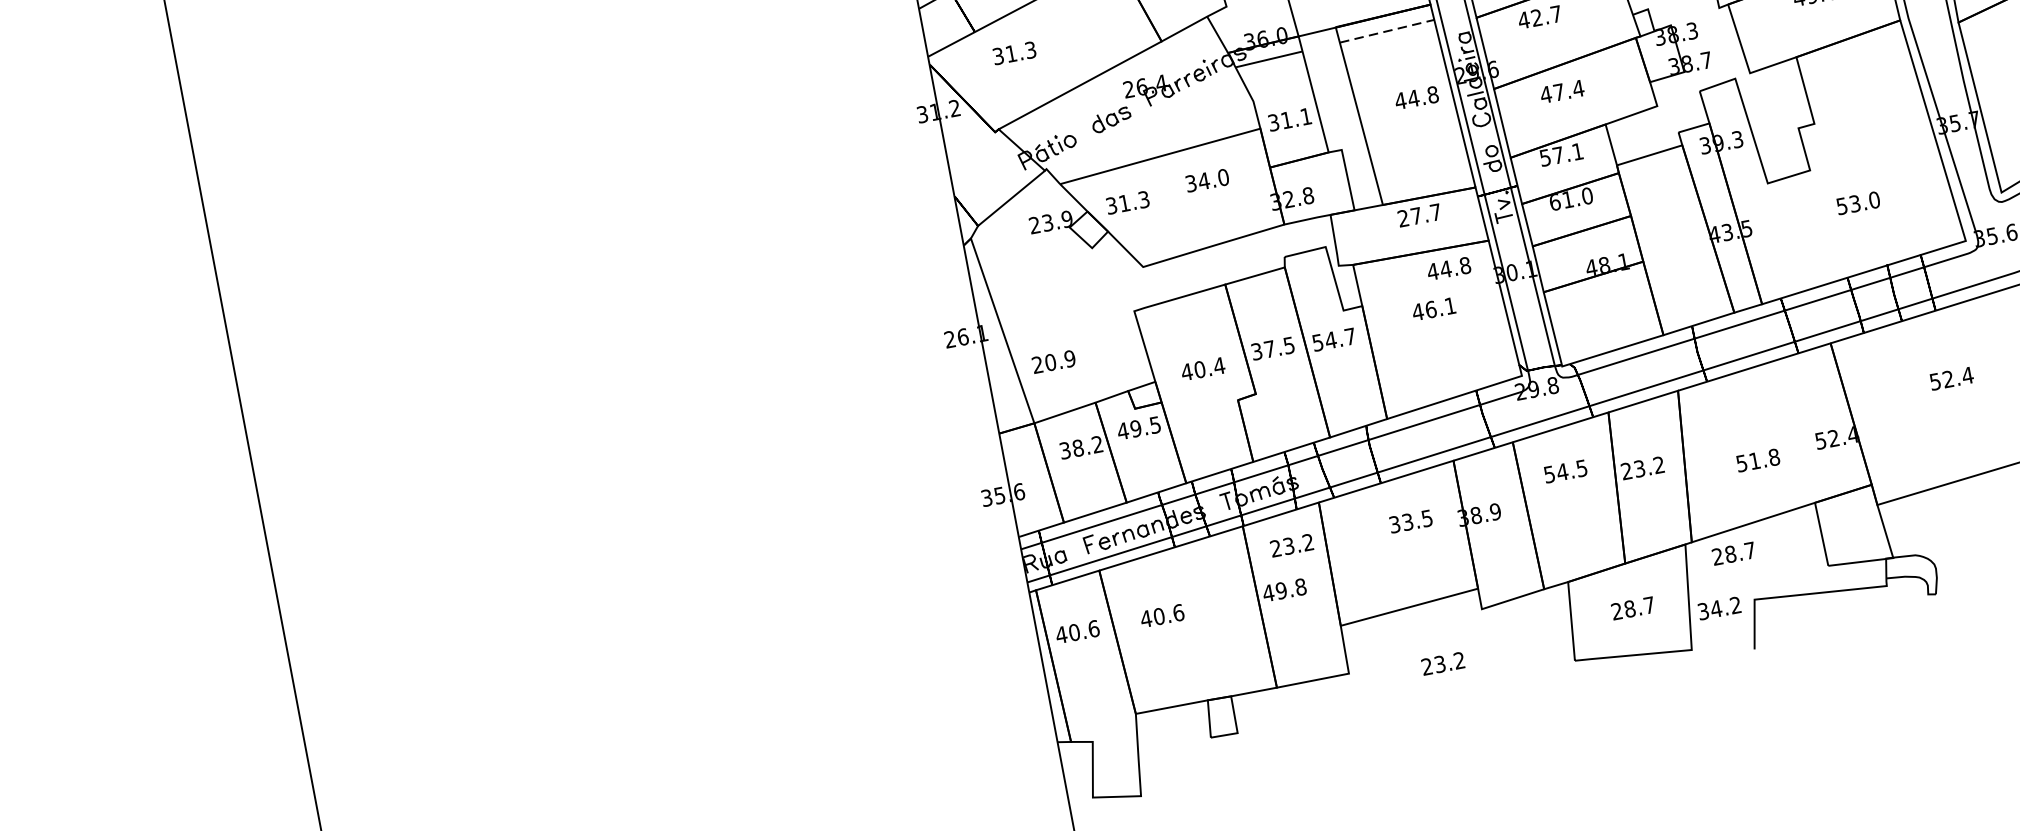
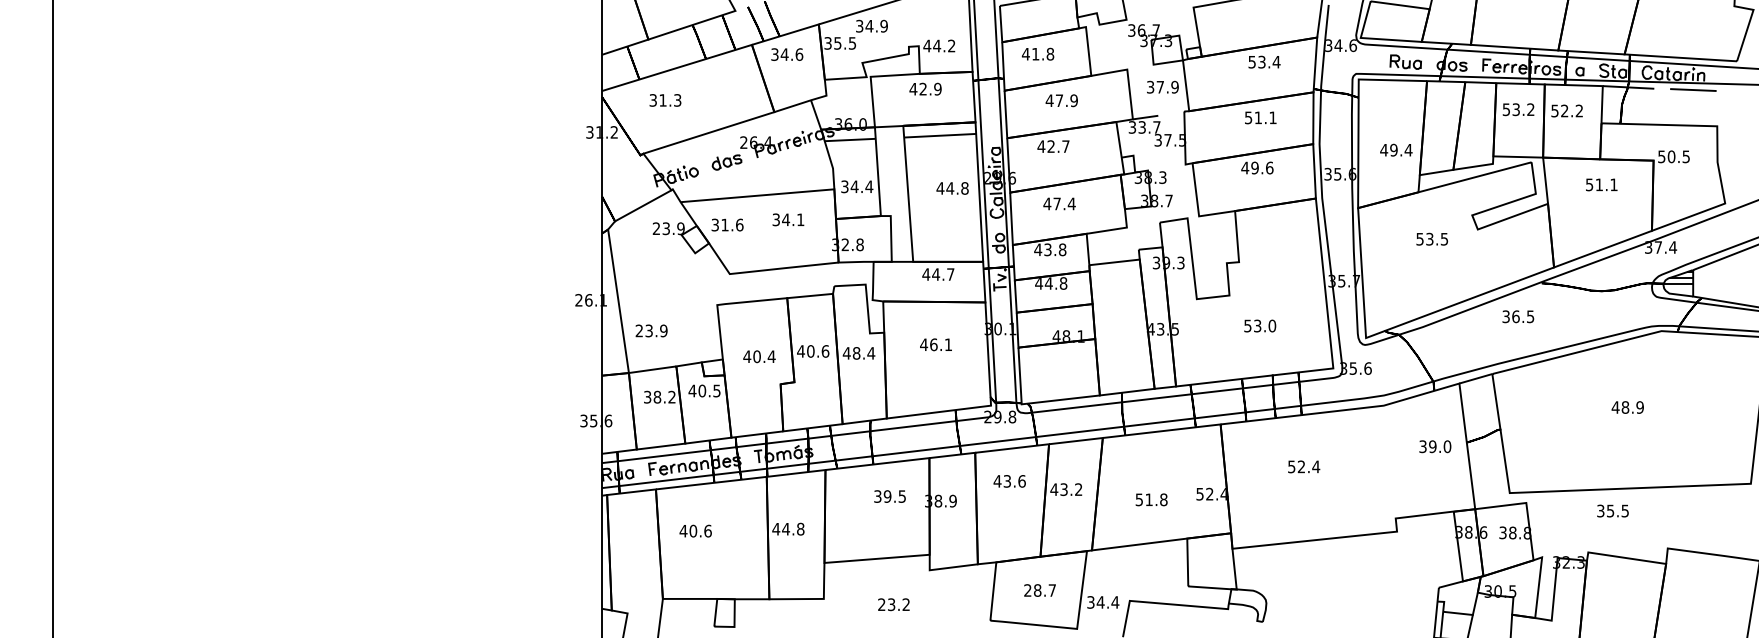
line: (1387, 30) -> (940, 135), dashed -> solid
text: (1295, 118) -> (861, 186), 31.1 -> 34.4
text: (1561, 154) -> (1050, 249), 57.1 -> 43.8
text: (1223, 177) -> (800, 219), 34.0 -> 34.1
text: (1143, 198) -> (739, 224), 31.3 -> 31.6
text: (1571, 199) -> (1051, 283), 61.0 -> 44.8
text: (1410, 217) -> (931, 274), 27.7 -> 44.7
part: (1448, 268) -> (952, 317), removed
text: (1333, 340) -> (858, 353), 54.7 -> 48.4
text: (1273, 348) -> (813, 351), 37.5 -> 40.6
text: (1049, 362) -> (648, 330), 20.9 -> 23.9
text: (1135, 429) -> (701, 391), 49.5 -> 40.5
text: (1565, 471) -> (1009, 481), 54.5 -> 43.6
text: (1626, 471) -> (1054, 489), 23.2 -> 43.2
text: (1407, 522) -> (887, 496), 33.5 -> 39.5
part: (1291, 545) -> (799, 497), removed
part: (1733, 553) -> (1120, 564), removed
text: (1281, 589) -> (786, 528), 49.8 -> 44.8
text: (1735, 605) -> (1115, 602), 34.2 -> 34.4
part: (1077, 631) -> (631, 530), removed

